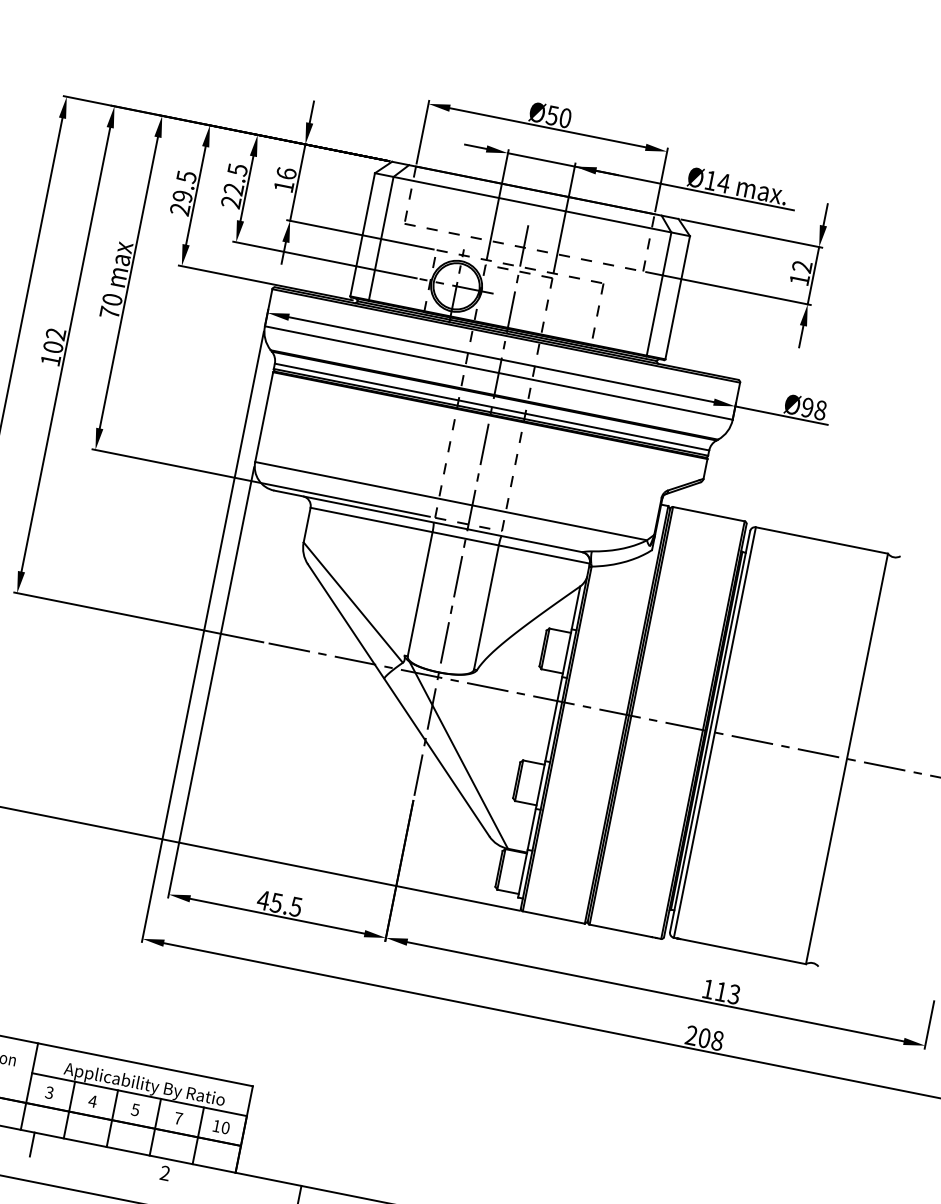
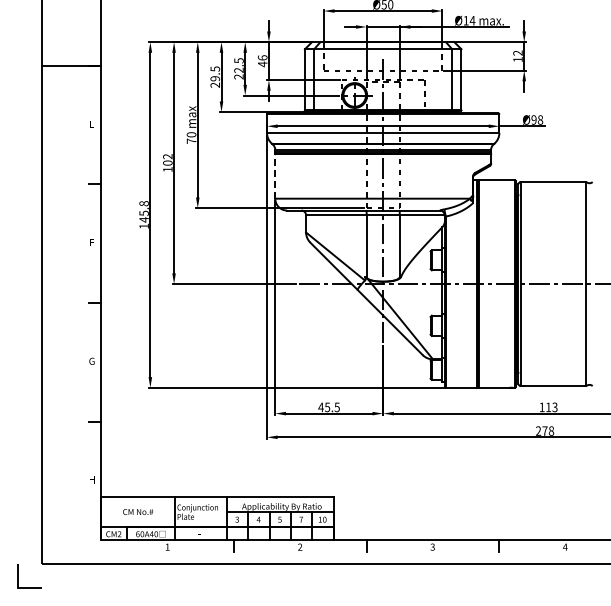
text: (283, 186) -> (262, 64), 16 -> 46
line: (264, 415) -> (275, 175), solid -> dashed
text: (703, 1036) -> (544, 430), 208 -> 278

